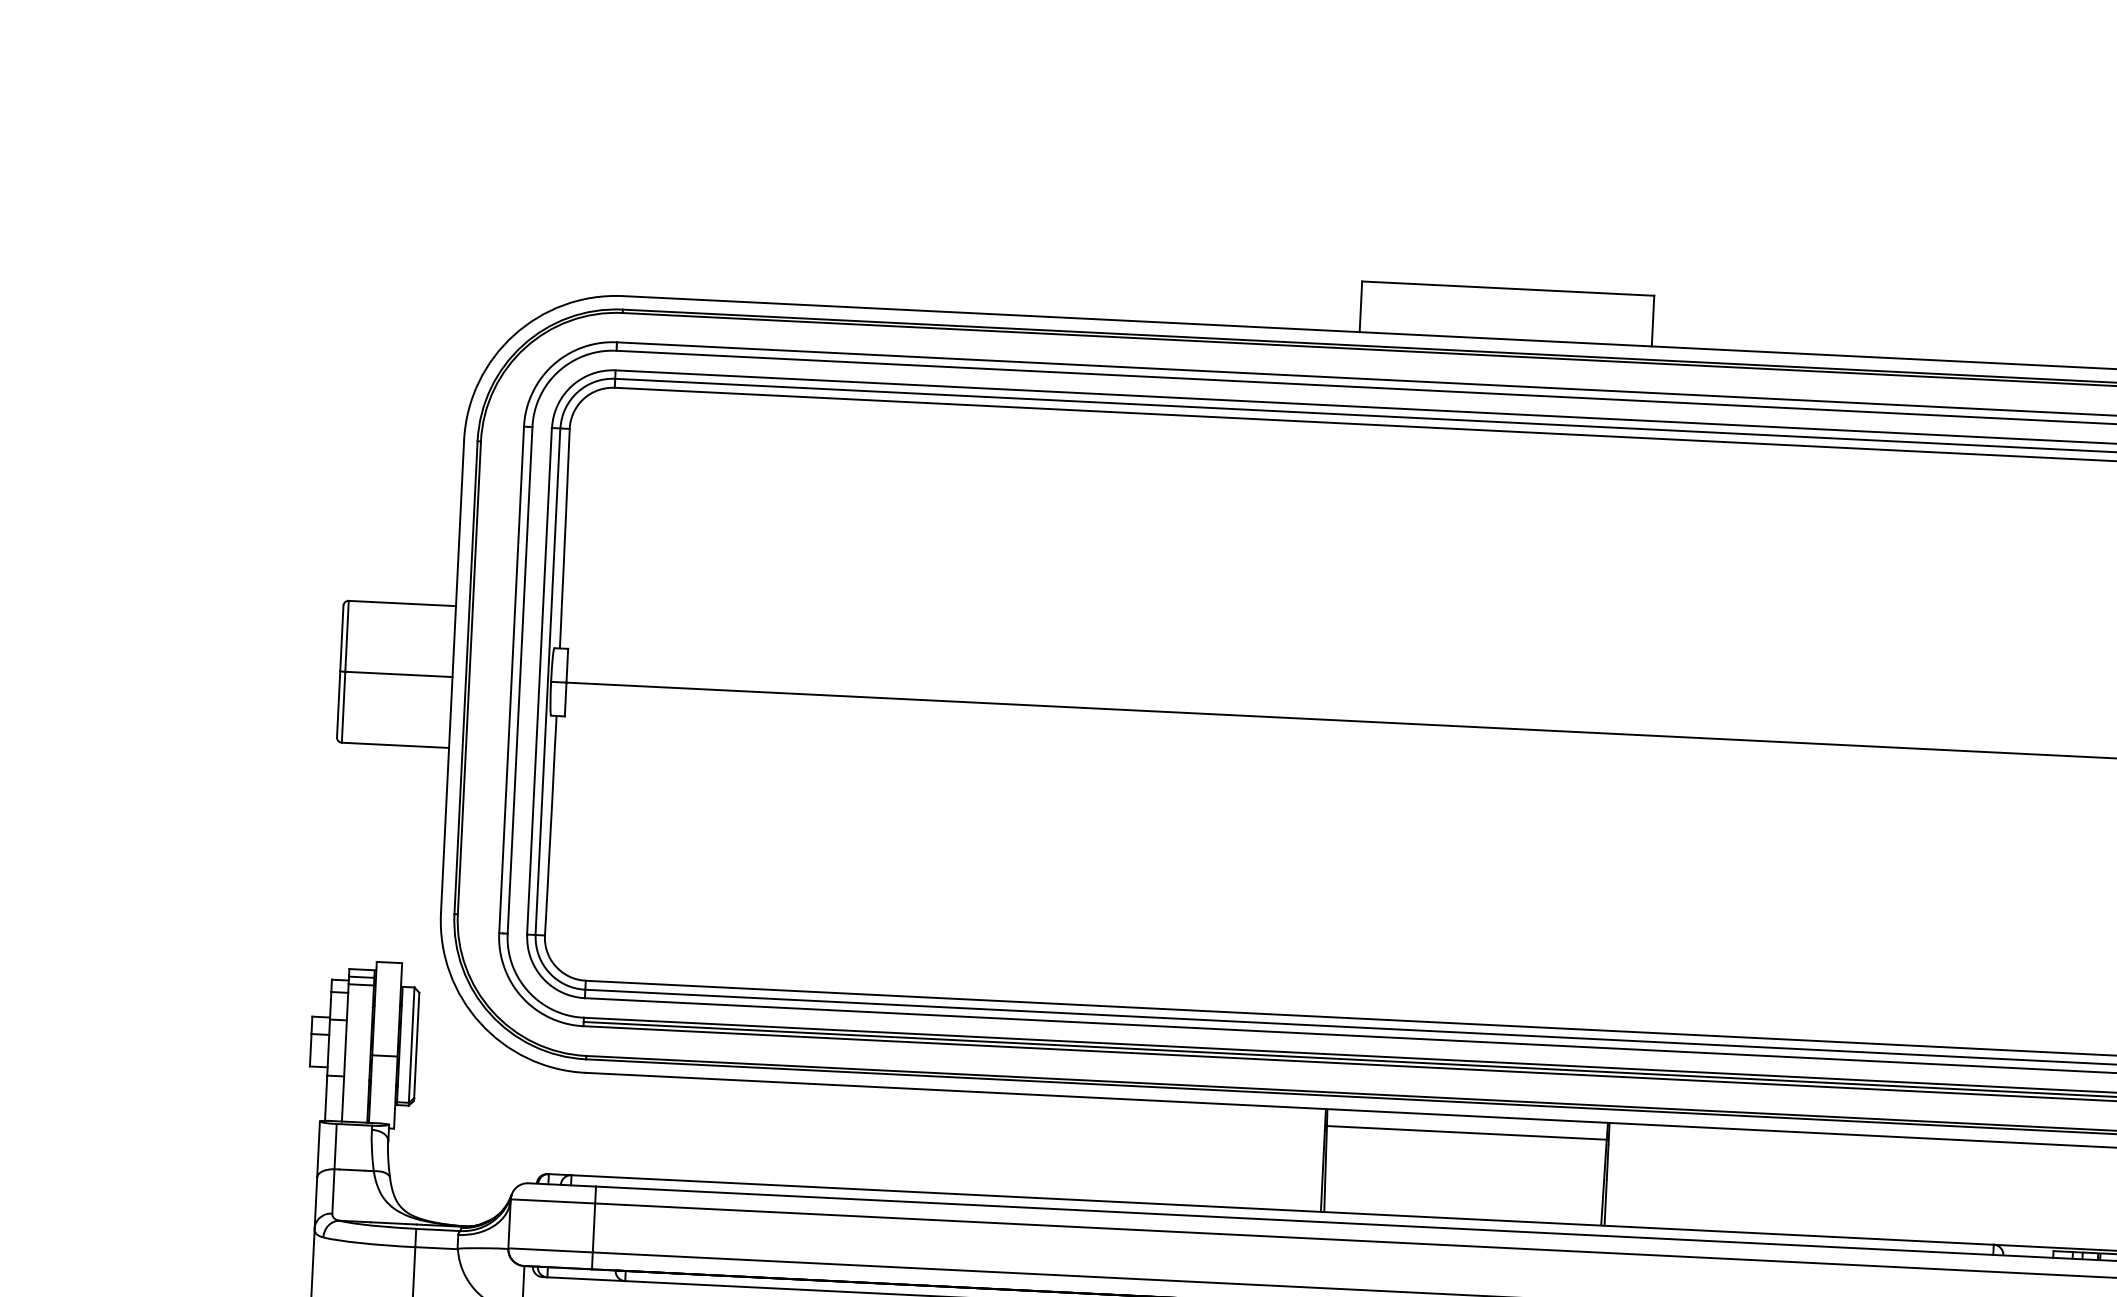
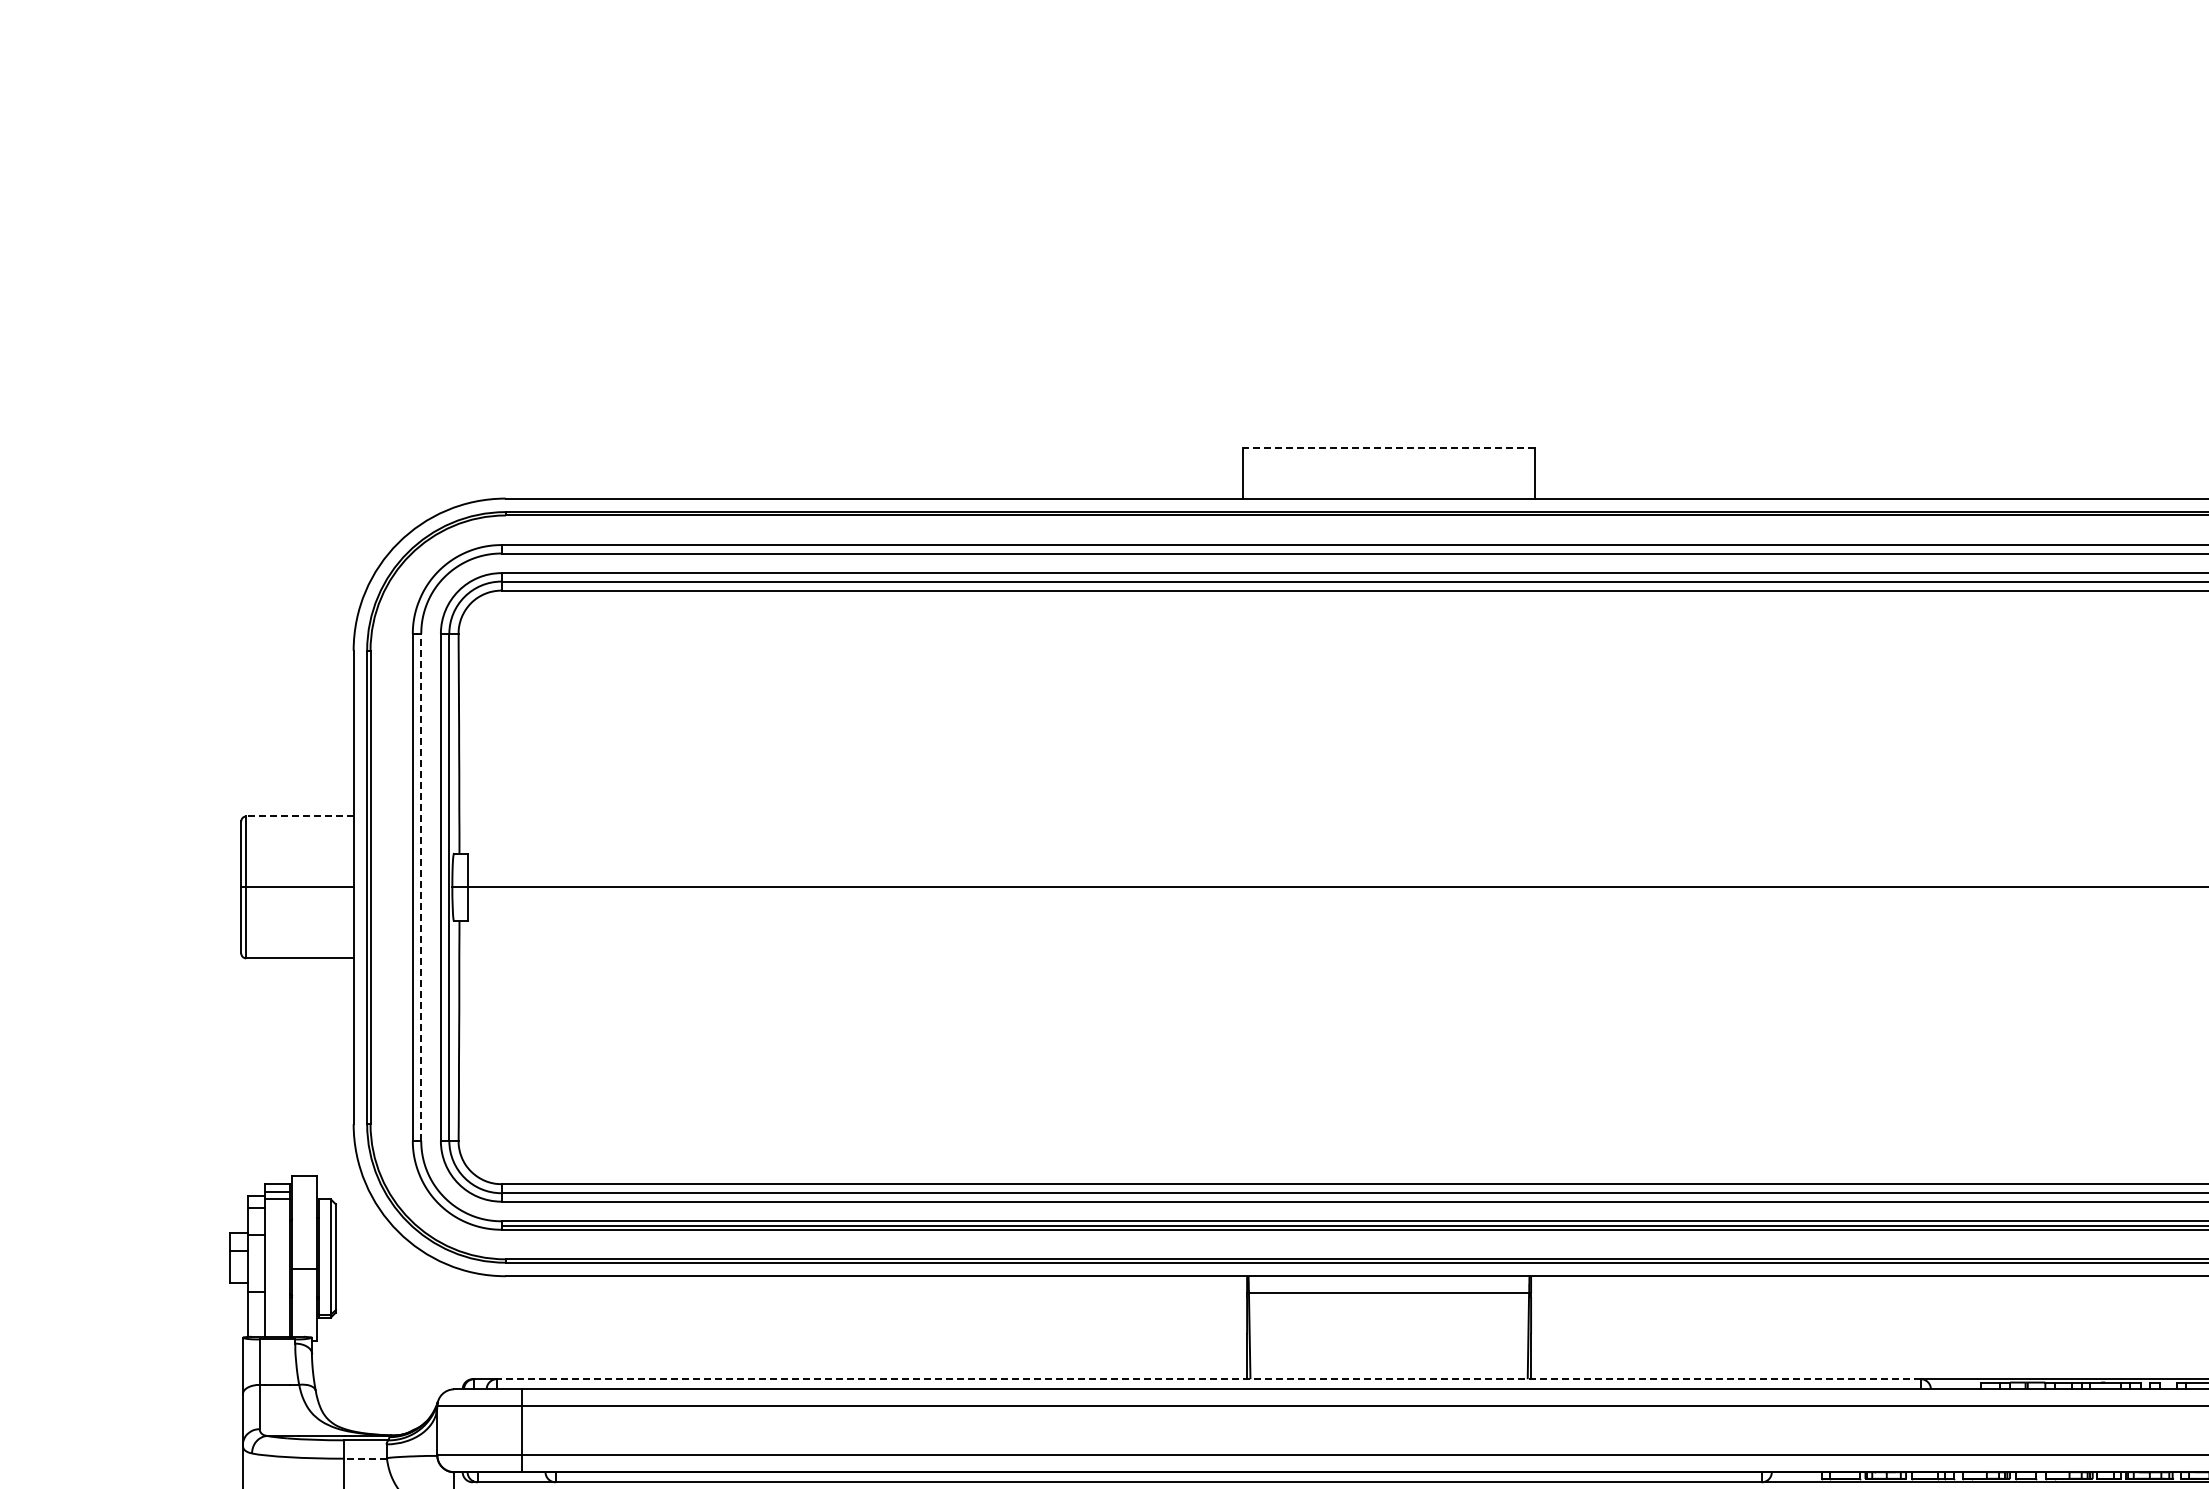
line: (1507, 288) -> (1388, 447), solid -> dashed
line: (401, 603) -> (299, 816), solid -> dashed
line: (520, 680) -> (421, 887), solid -> dashed
line: (1282, 1210) -> (1208, 1379), solid -> dashed
line: (435, 1247) -> (364, 1458), solid -> dashed

